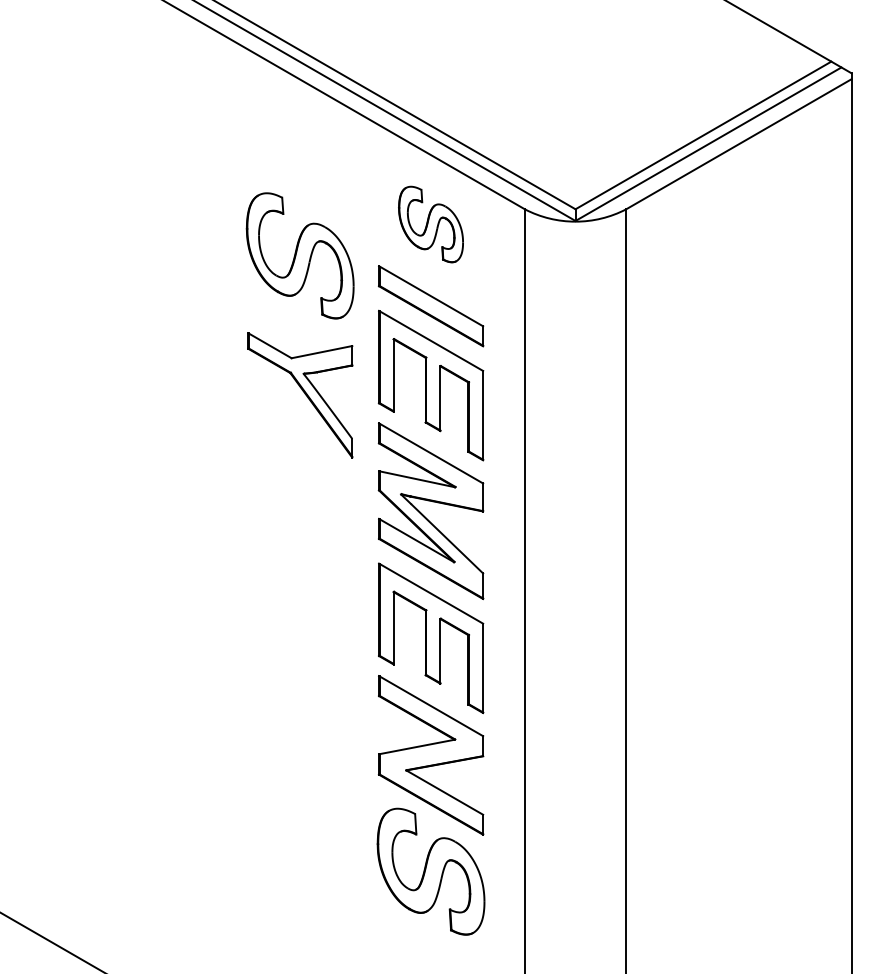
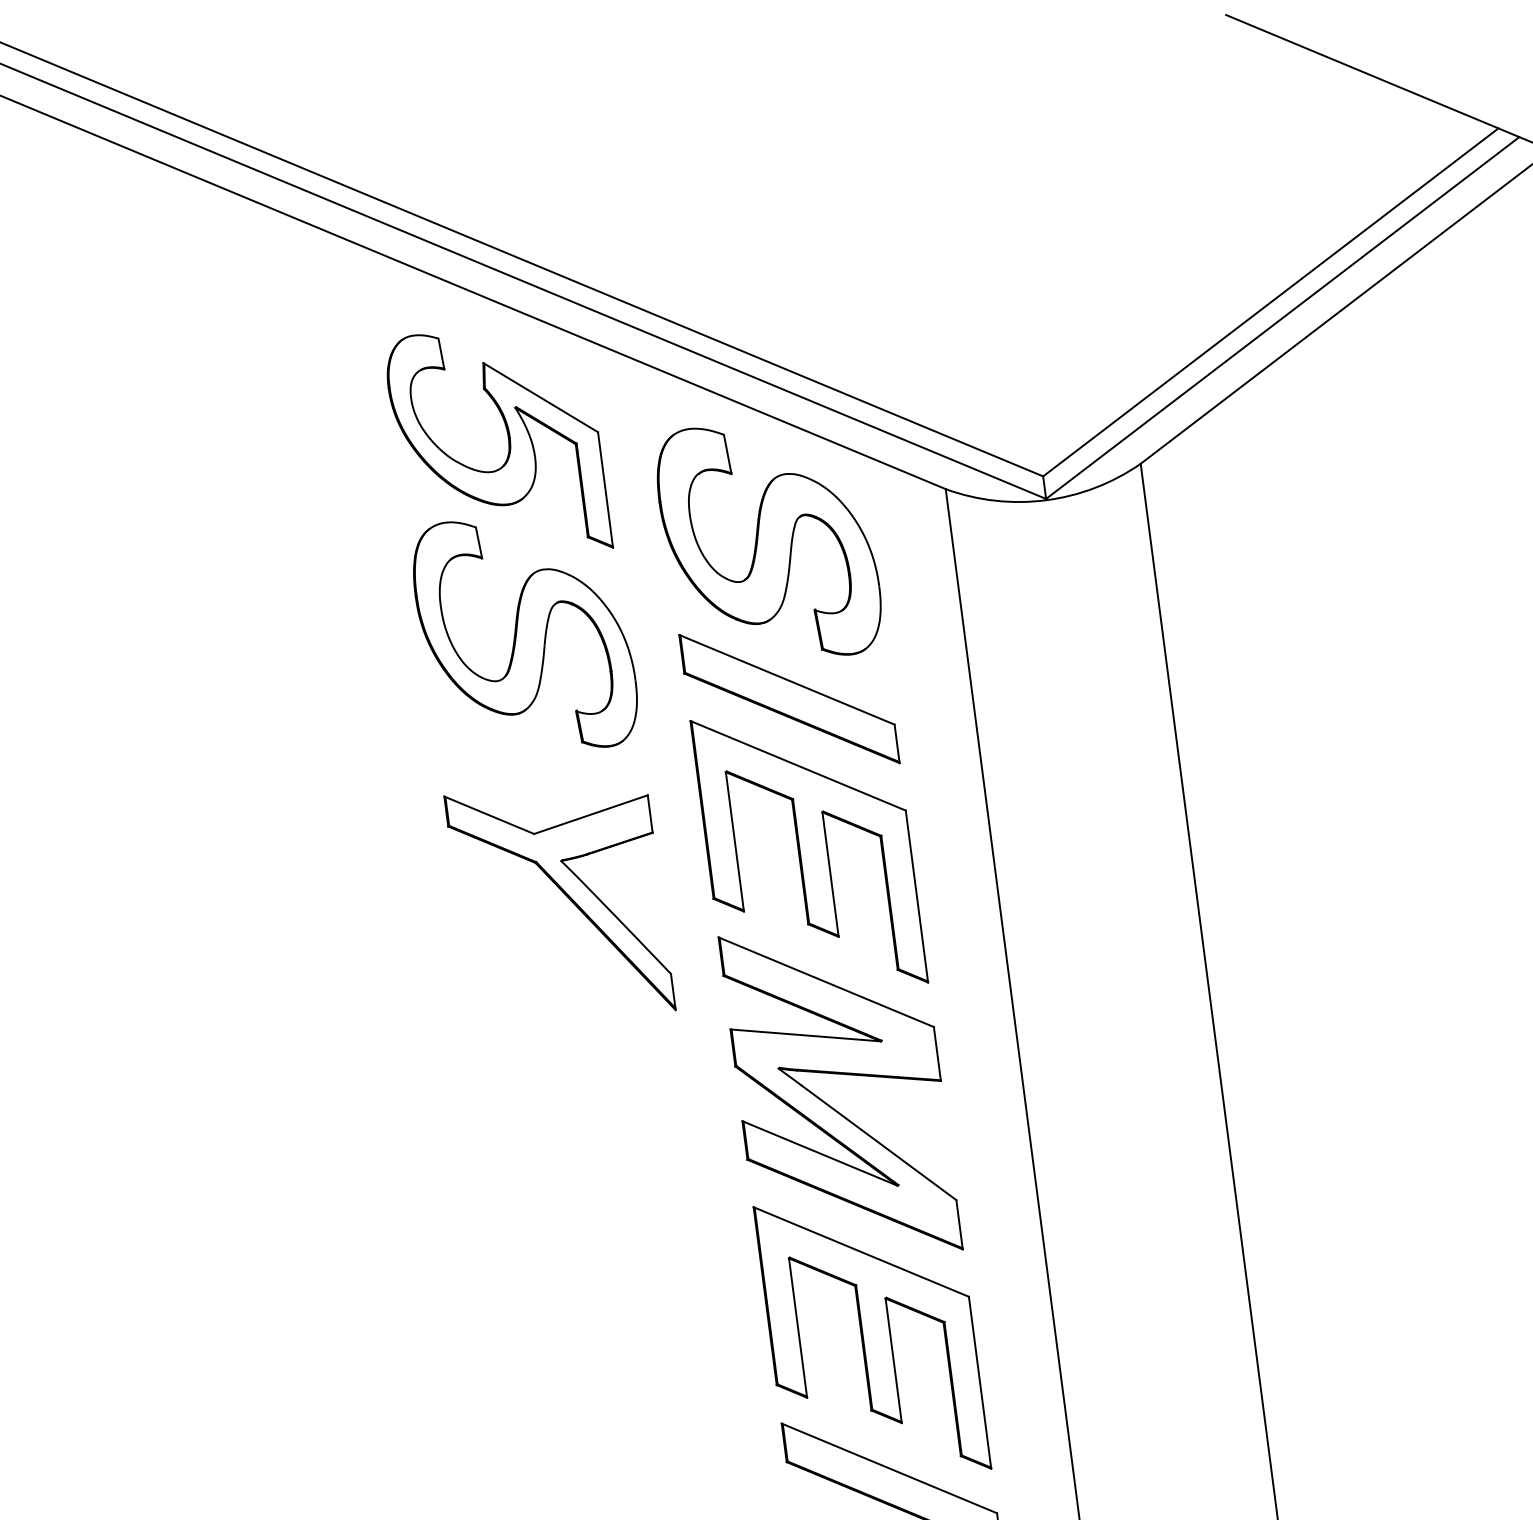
part: (298, 156) -> (496, 444), added
part: (430, 224) -> (767, 541), size x1.67

